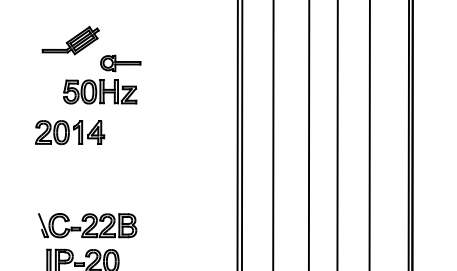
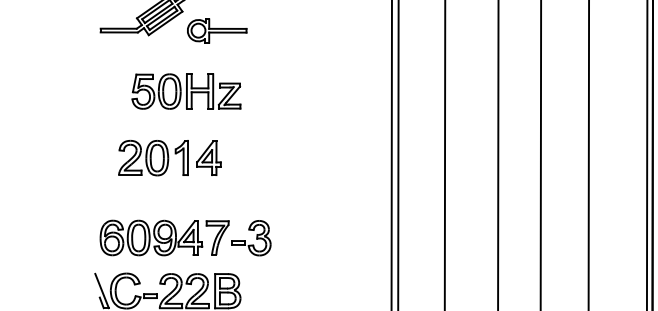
part: (120, 63) -> (216, 31), moved
part: (70, 132) -> (170, 157), moved
part: (99, 189) -> (185, 237), added

